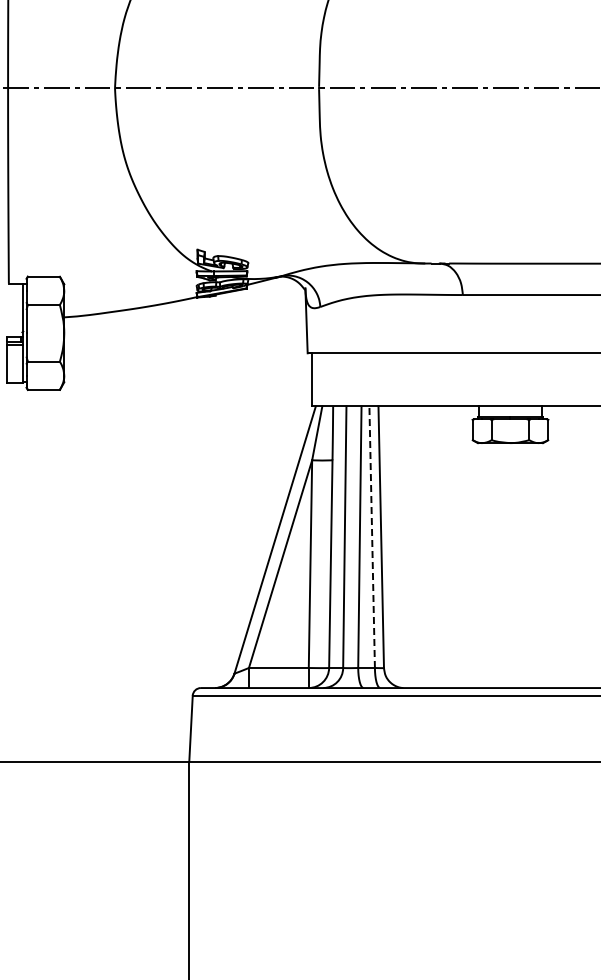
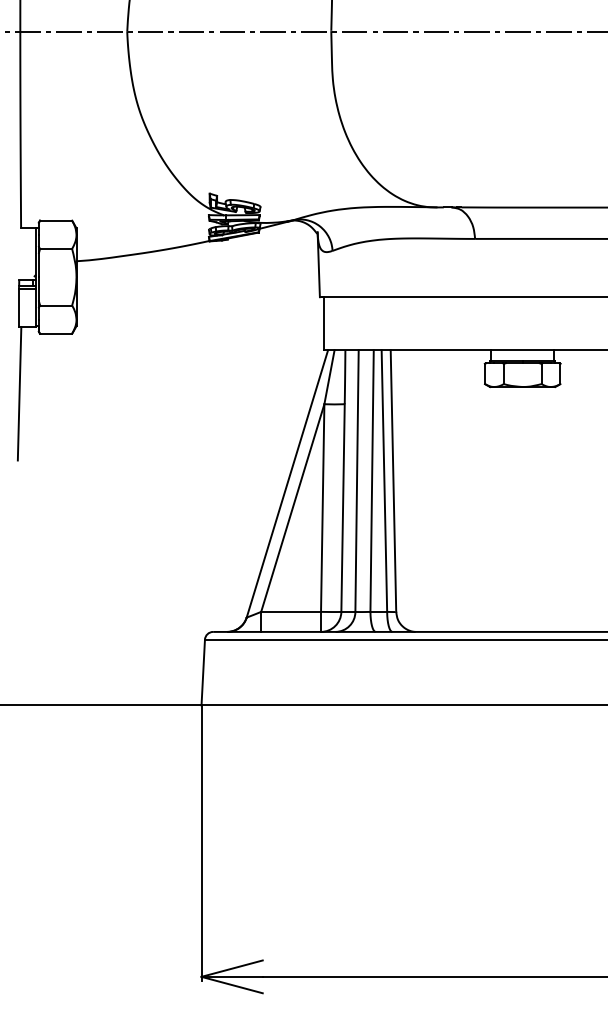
line: (7, 449) -> (19, 393), added
line: (372, 537) -> (384, 481), dashed -> solid

